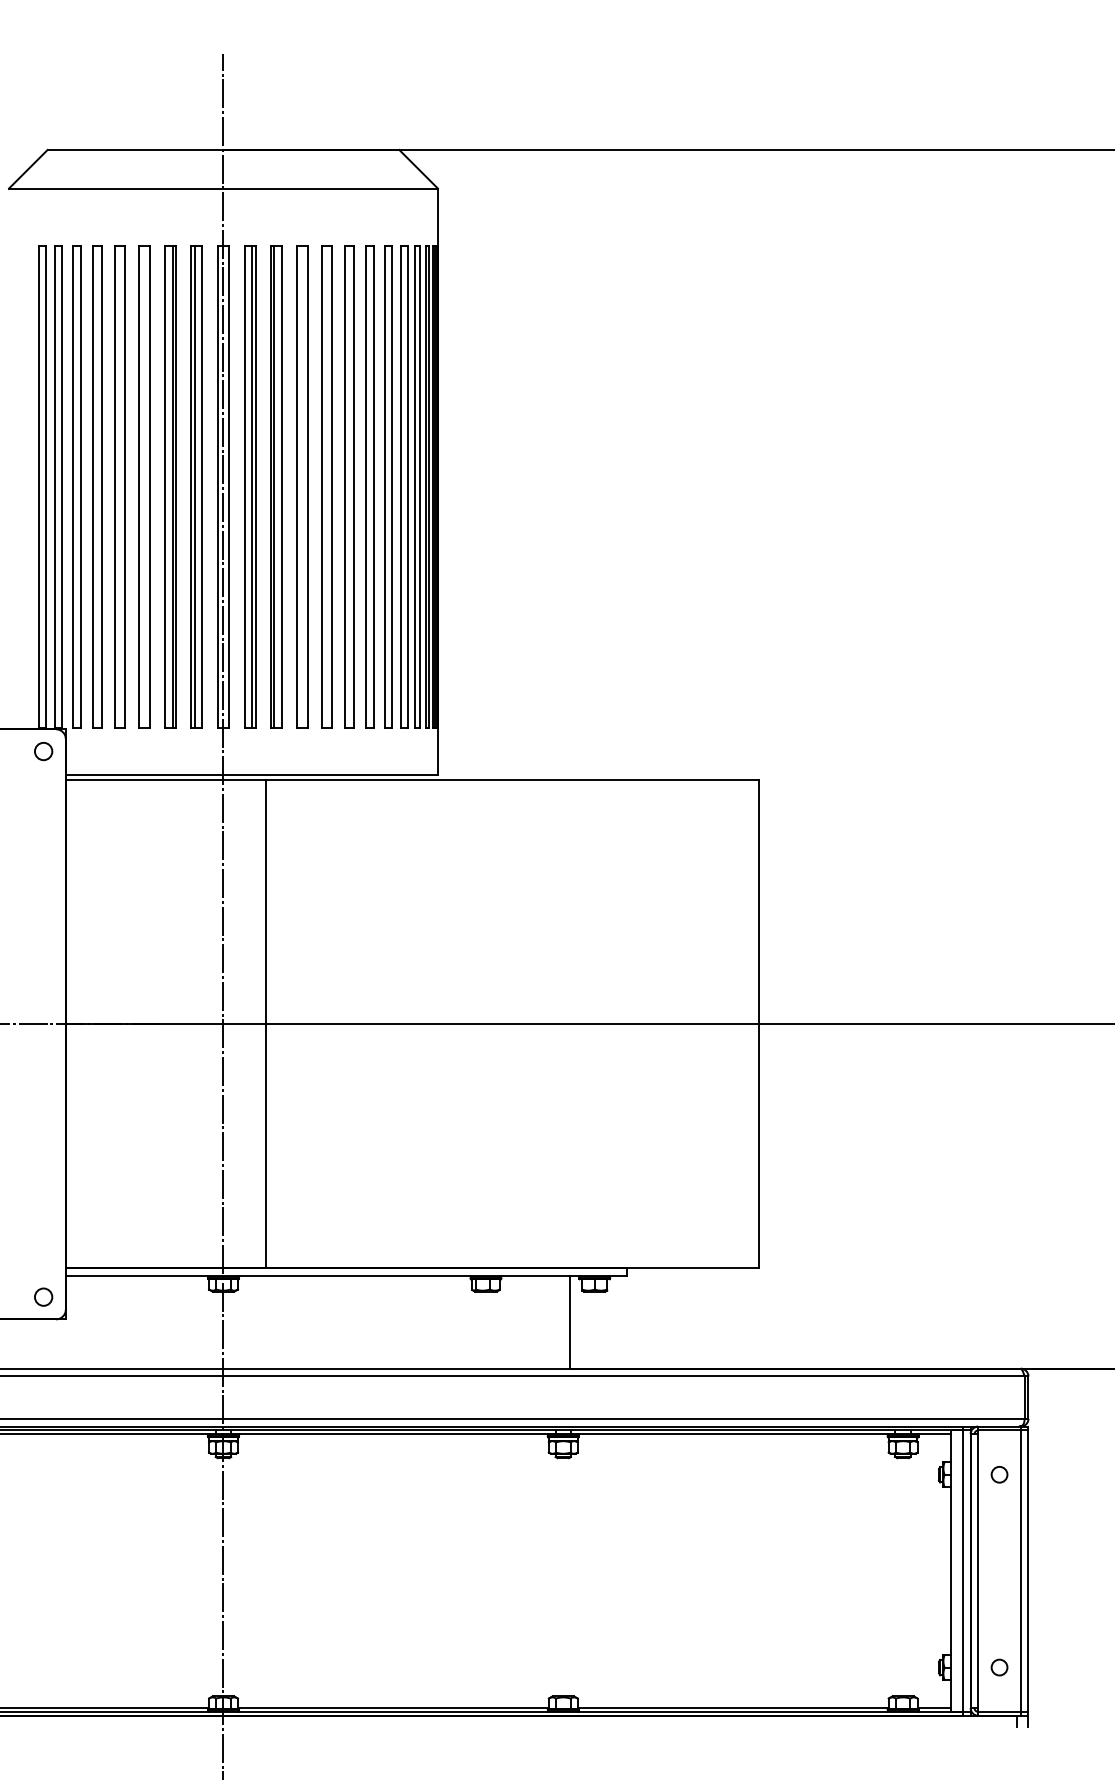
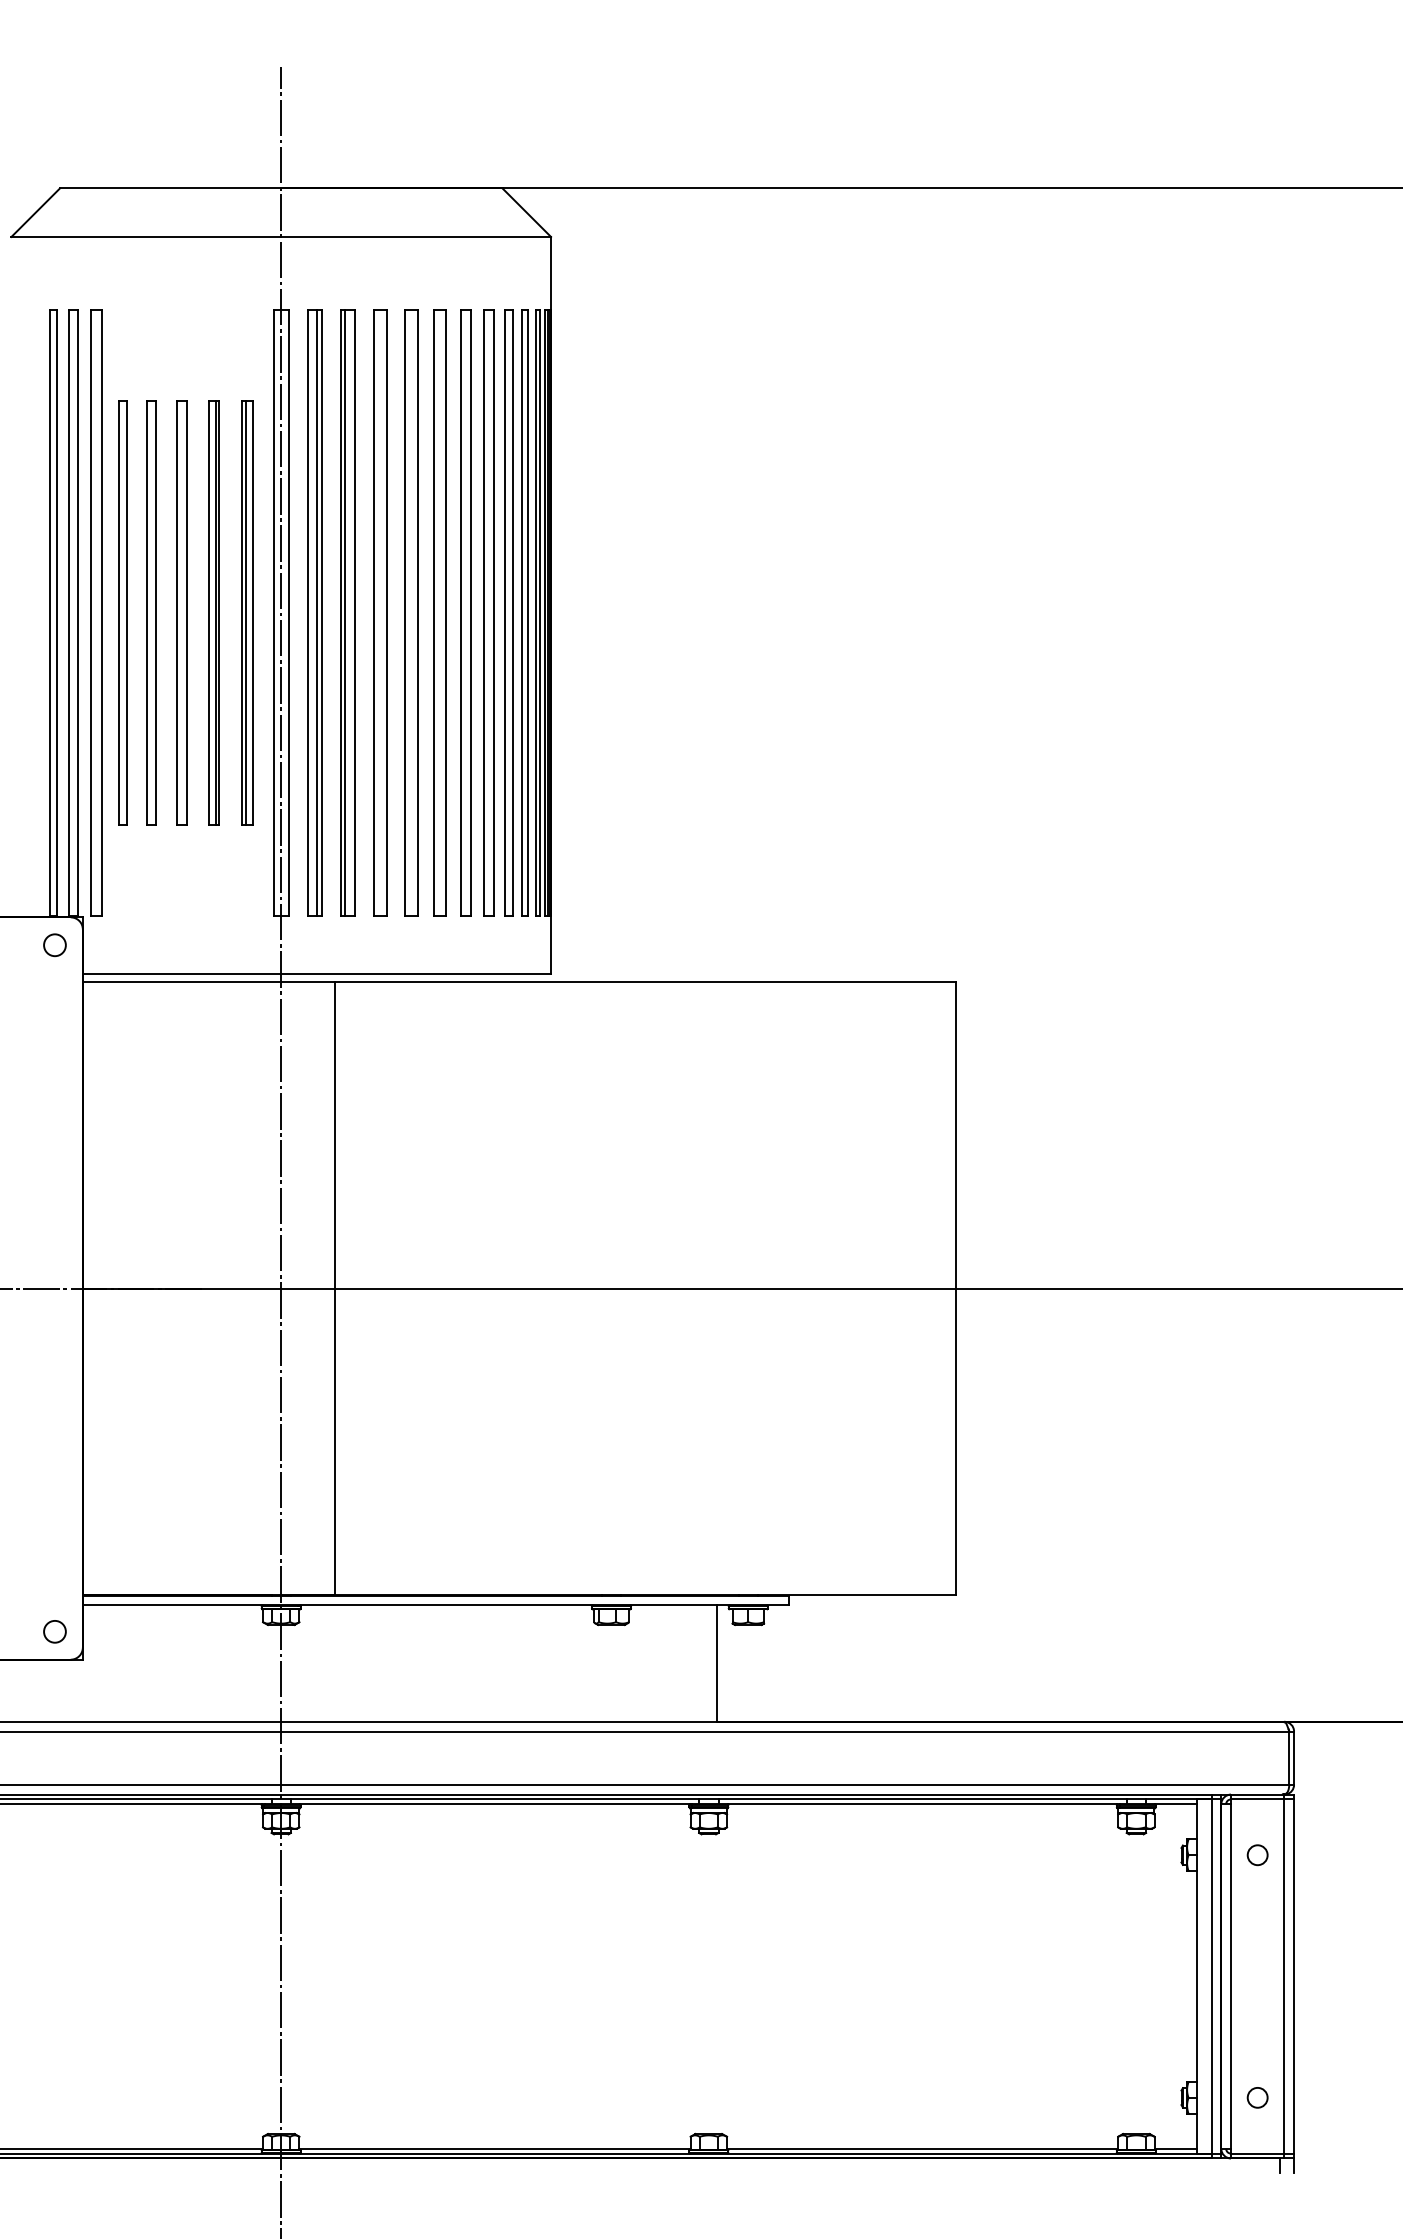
part: (97, 487) -> (122, 612), size x0.7
part: (120, 487) -> (151, 612), size x0.7
part: (144, 487) -> (181, 612), size x0.7
part: (169, 487) -> (213, 612), size x0.7
part: (196, 487) -> (247, 612), size x0.7

